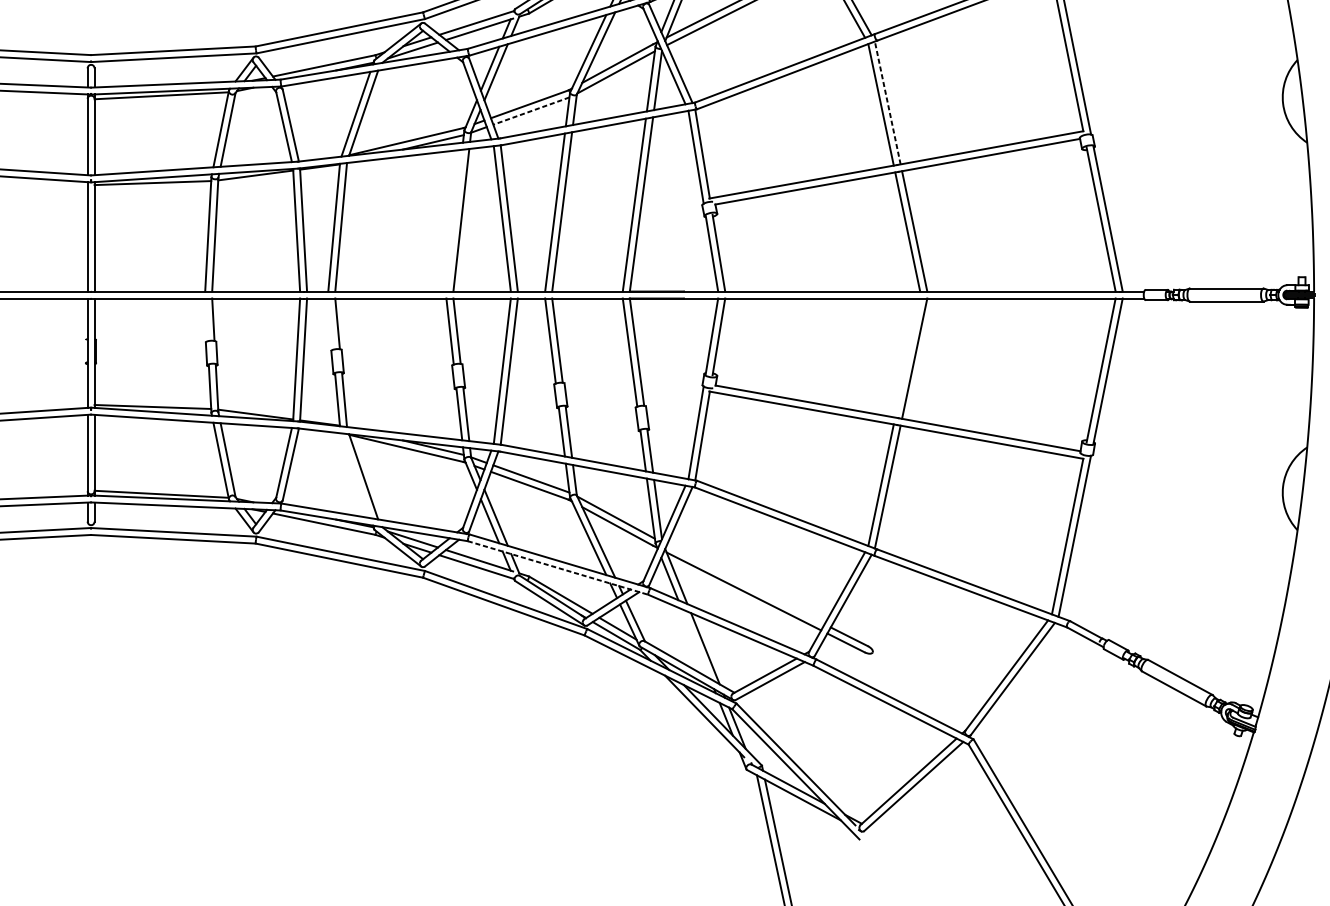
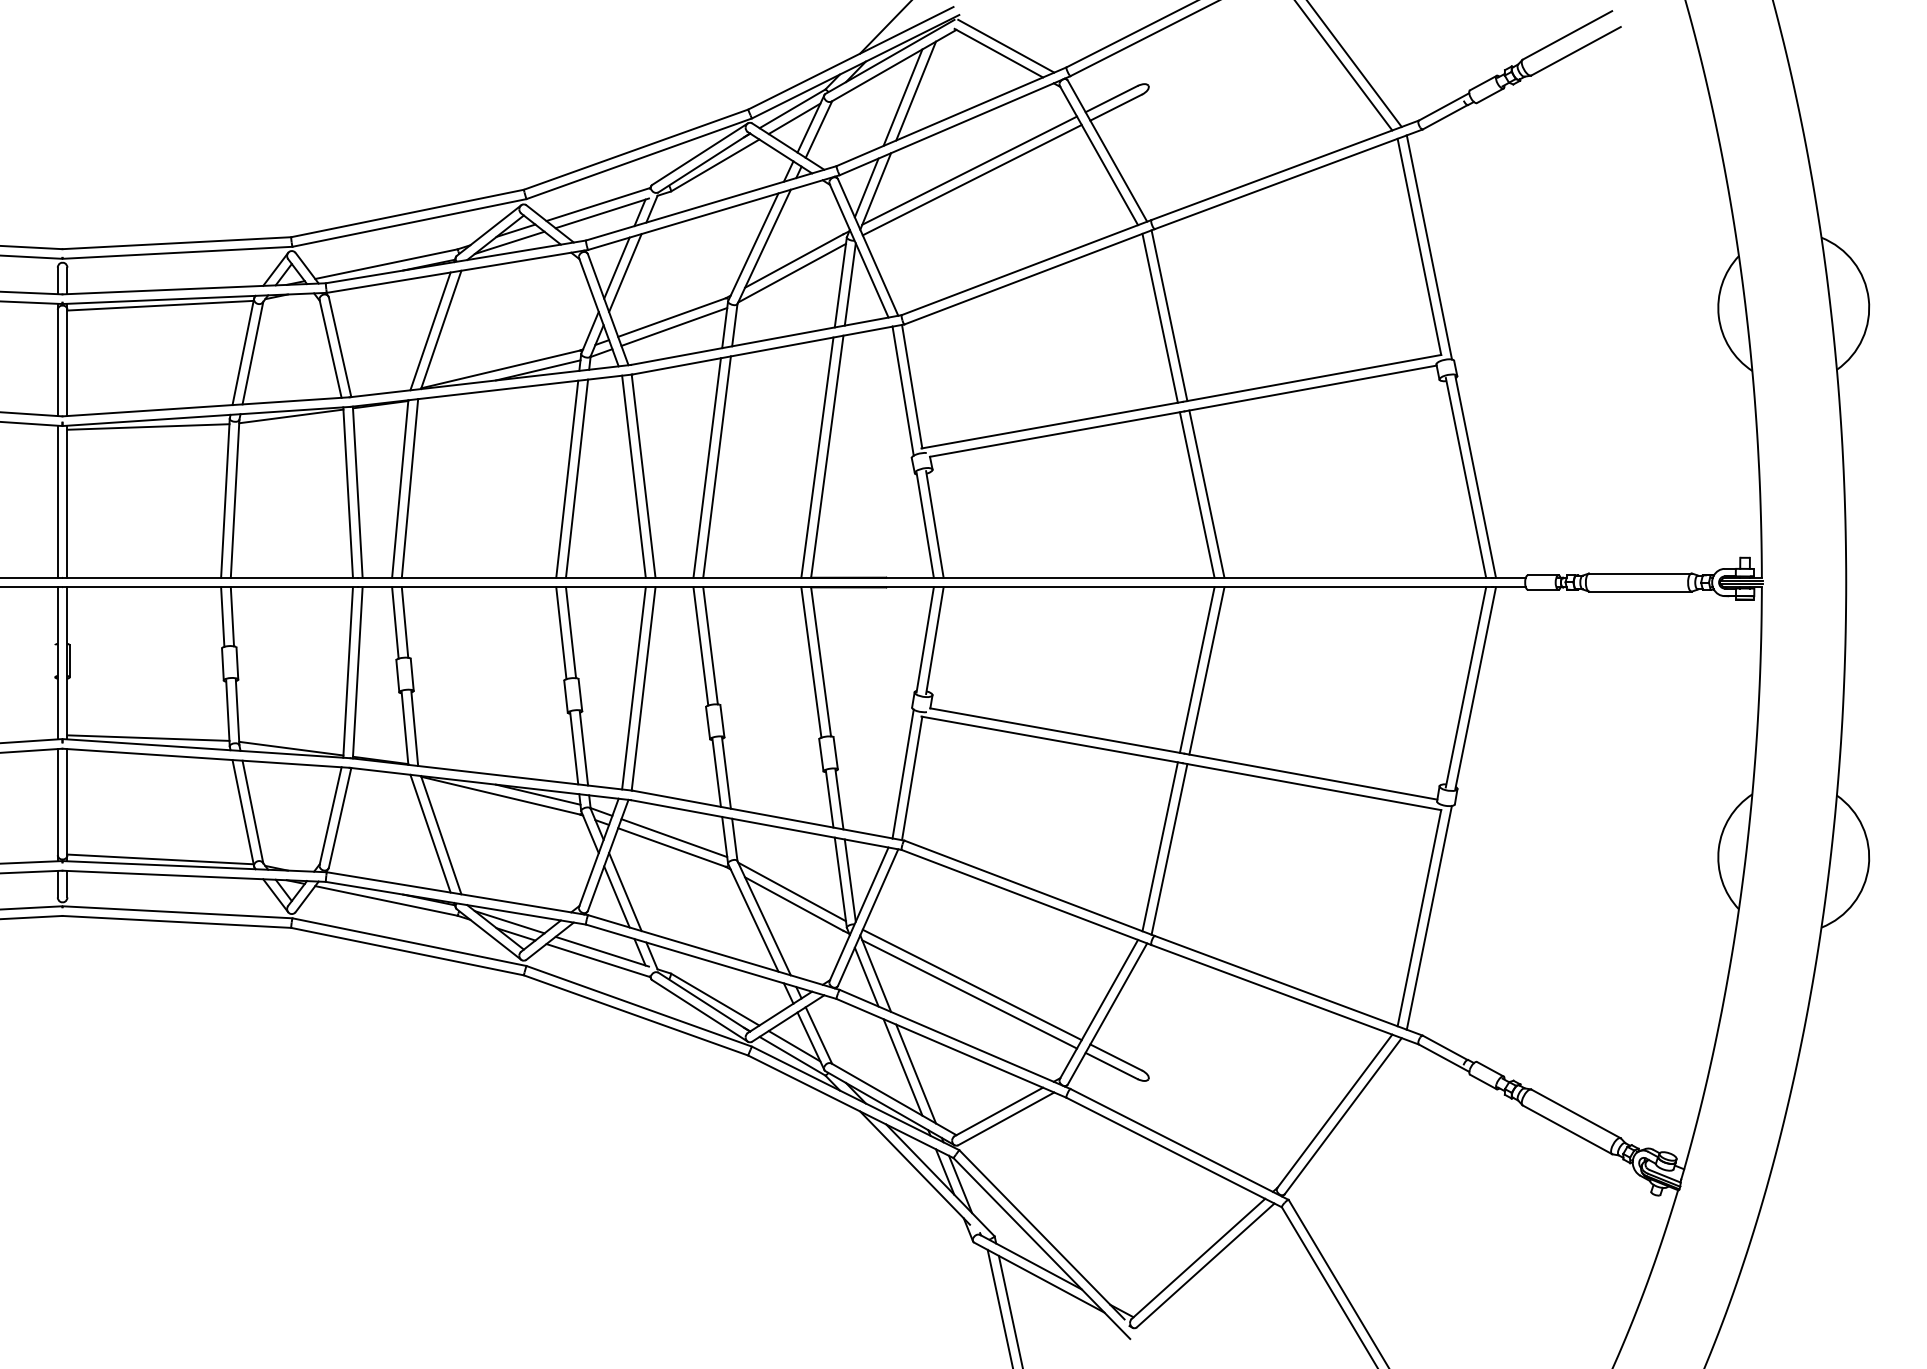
line: (887, 102) -> (1169, 315), dashed -> solid
line: (530, 111) -> (673, 327), dashed -> solid
line: (454, 220) -> (567, 478), added
line: (206, 319) -> (222, 616), added
line: (330, 323) -> (395, 622), added
line: (907, 357) -> (1196, 669), added
line: (355, 475) -> (430, 833), added
line: (558, 567) -> (711, 961), dashed -> solid
line: (745, 584) -> (971, 984), added
line: (695, 644) -> (902, 1067), added

